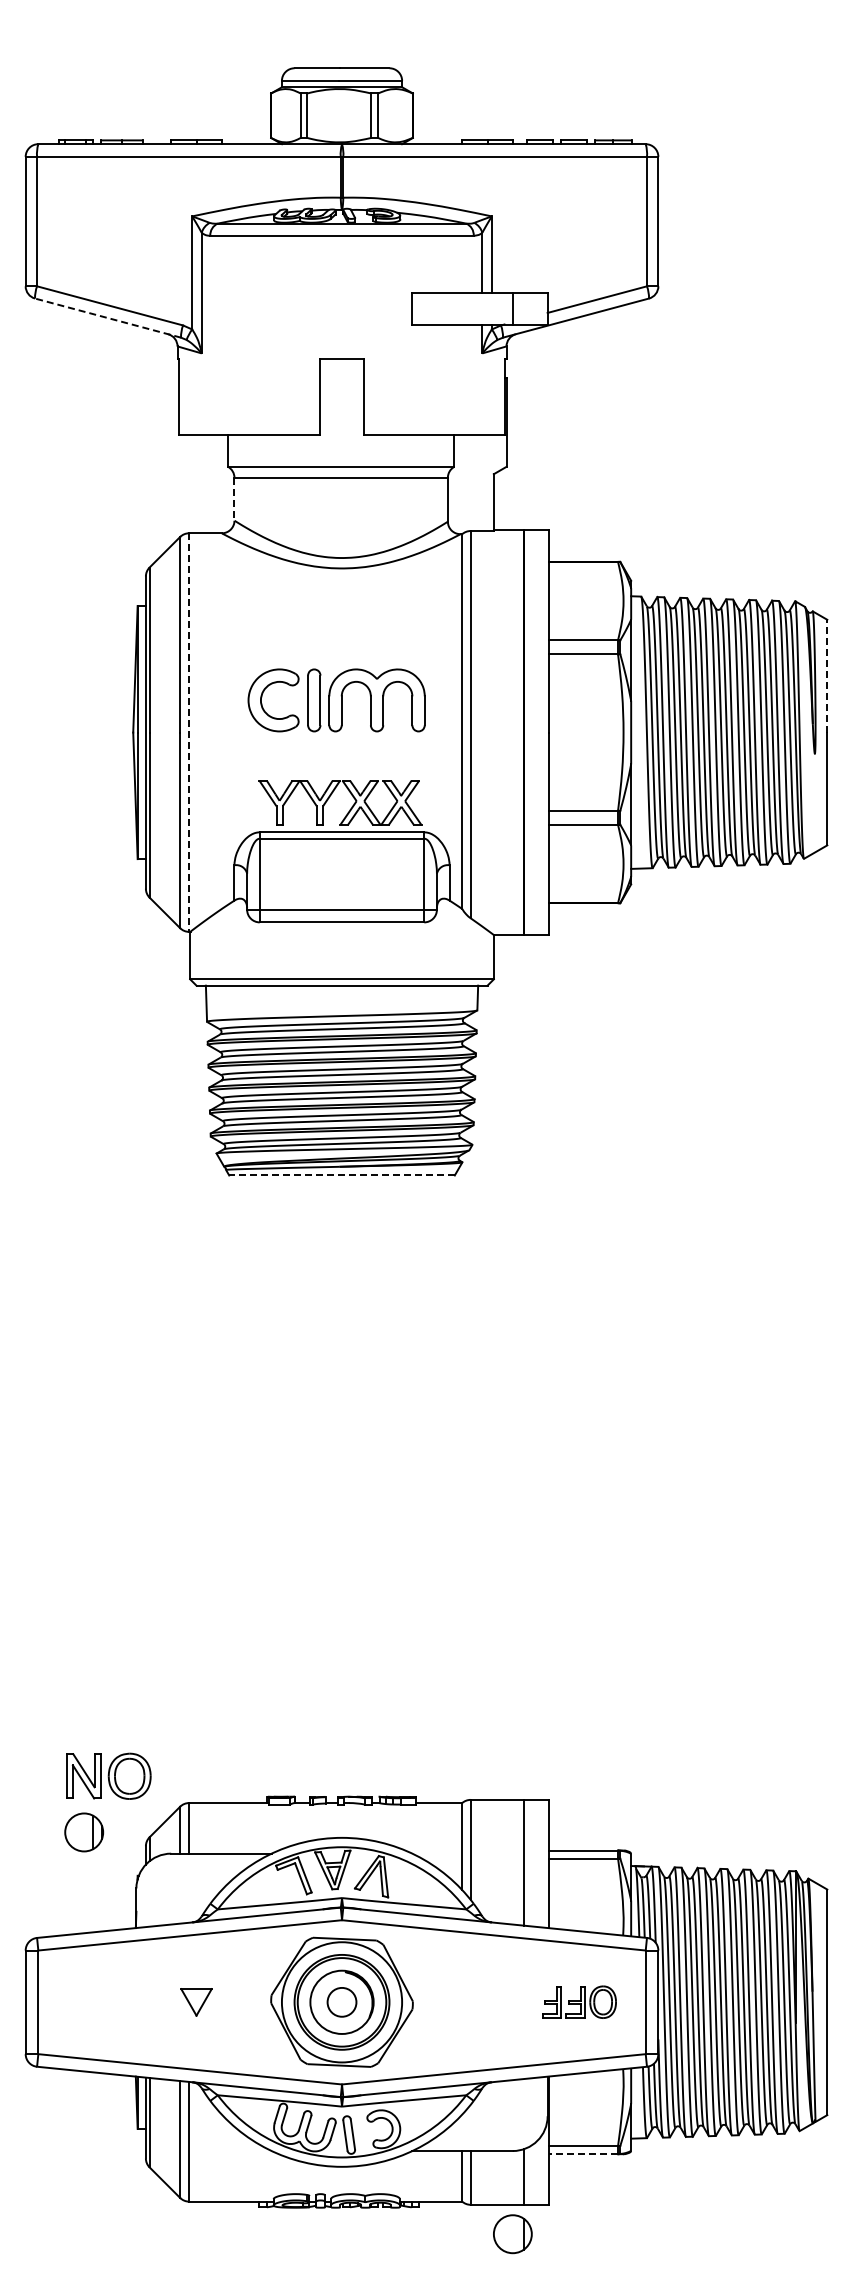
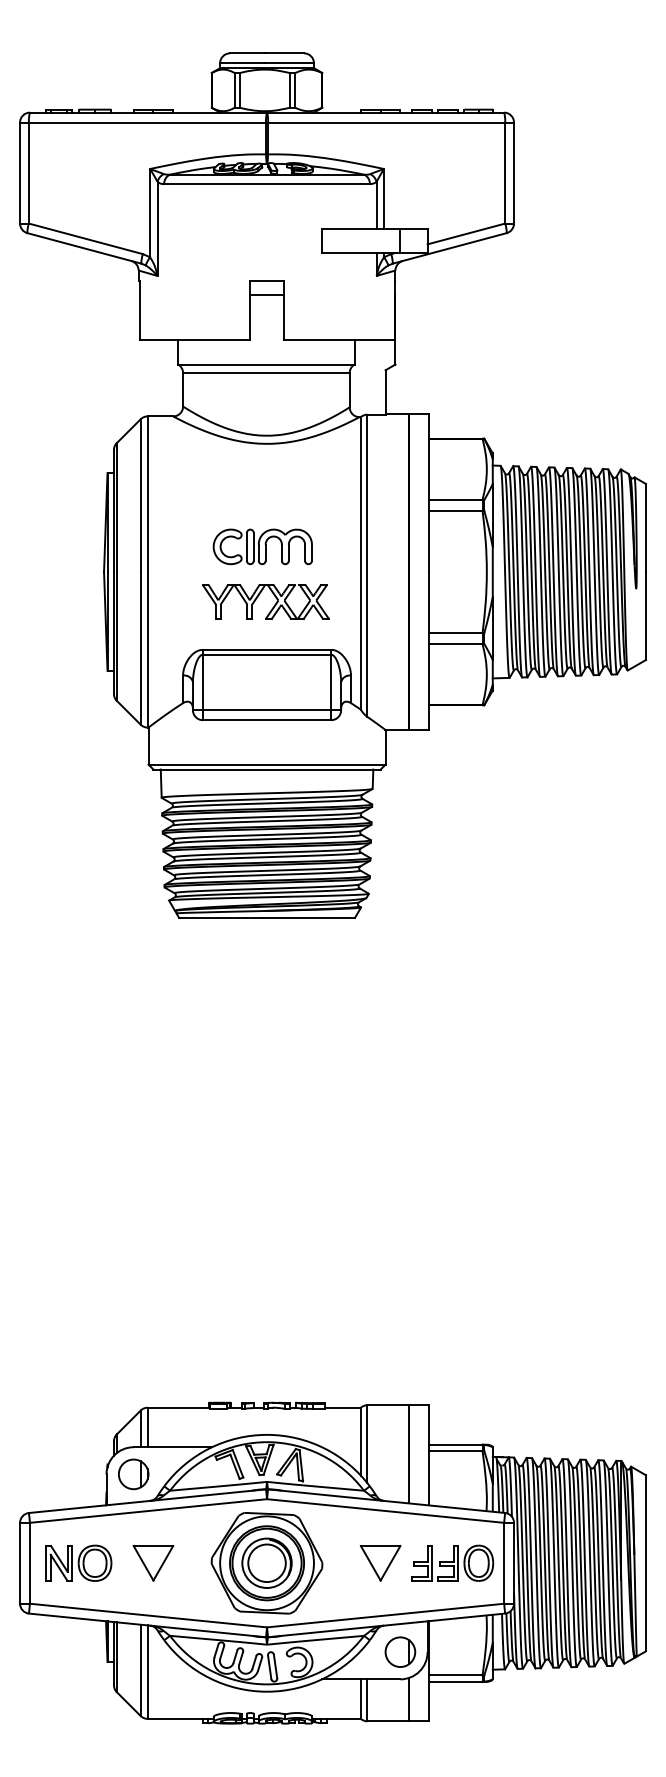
line: (108, 318) -> (84, 248), dashed -> solid
line: (341, 378) -> (266, 295), added
line: (234, 499) -> (183, 390), dashed -> solid
line: (827, 675) -> (646, 527), dashed -> solid
part: (336, 700) -> (262, 546), size x0.71
line: (189, 733) -> (147, 572), dashed -> solid
part: (330, 797) -> (258, 597), moved
line: (342, 1175) -> (267, 917), dashed -> solid
part: (108, 1775) -> (78, 1562), moved
part: (84, 1832) -> (133, 1474), moved
part: (579, 2001) -> (452, 1562), size x1.43
part: (196, 2002) -> (153, 1563), size x1.67
circle: (341, 2002) -> (266, 1563), size x1.67
part: (487, 2002) -> (380, 1563), added
line: (583, 2154) -> (455, 1682), dashed -> solid
part: (512, 2234) -> (400, 1652), moved

